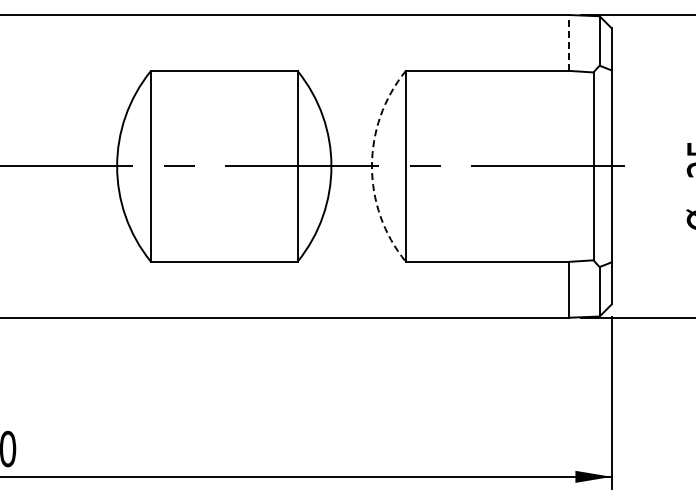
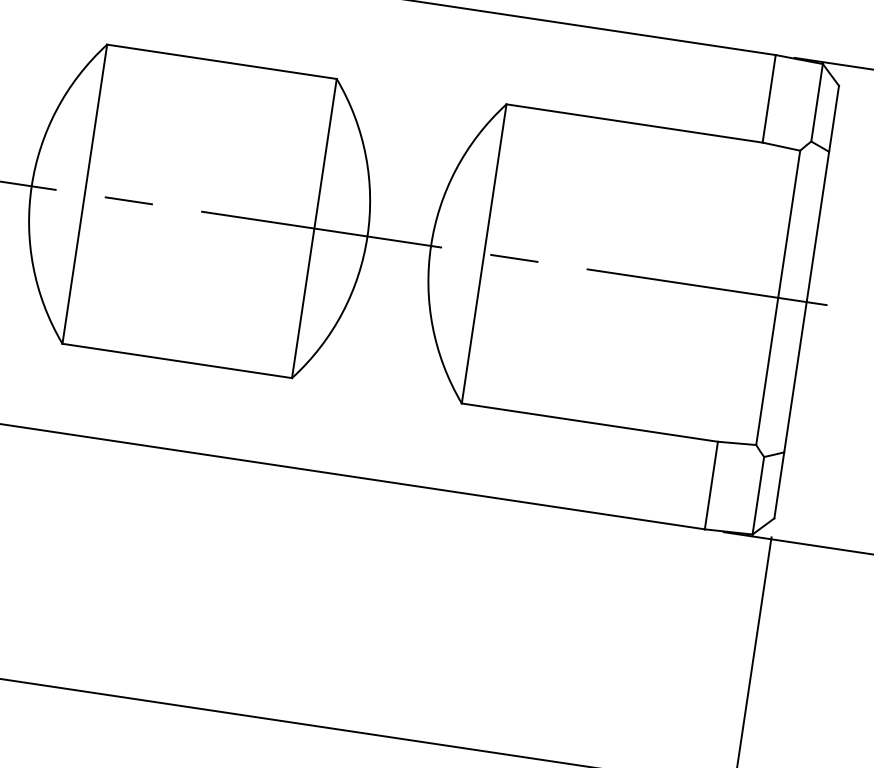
line: (569, 42) -> (769, 98), dashed -> solid
arc: (372, 166) -> (431, 246), dashed -> solid

